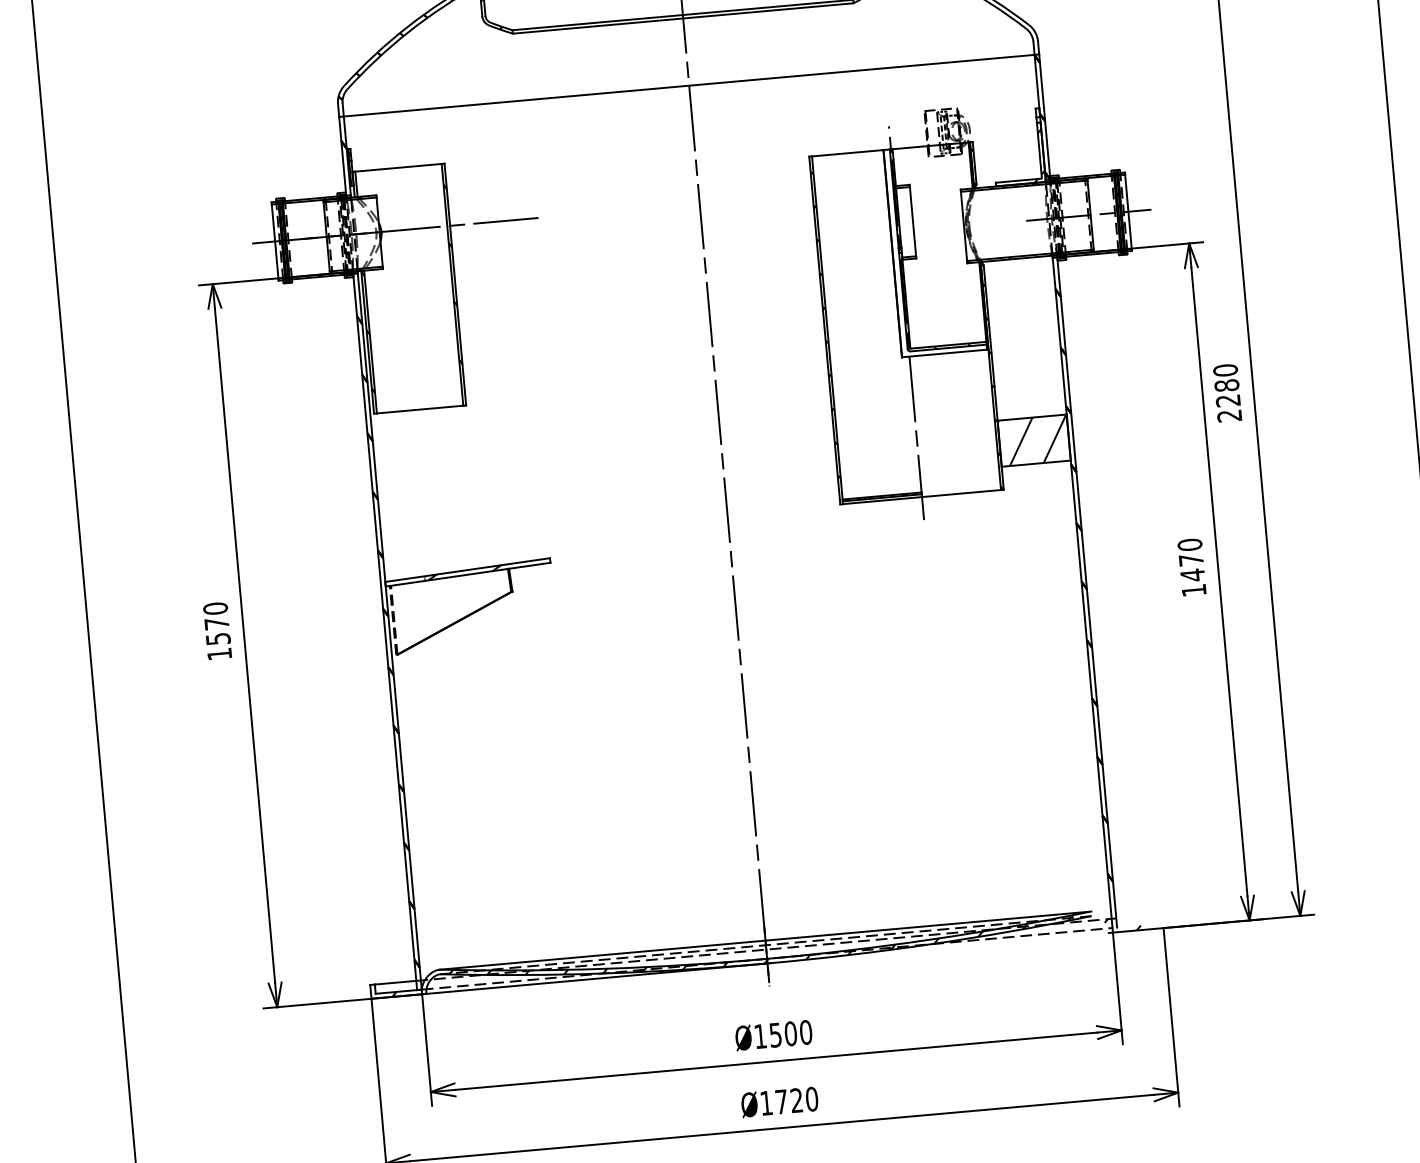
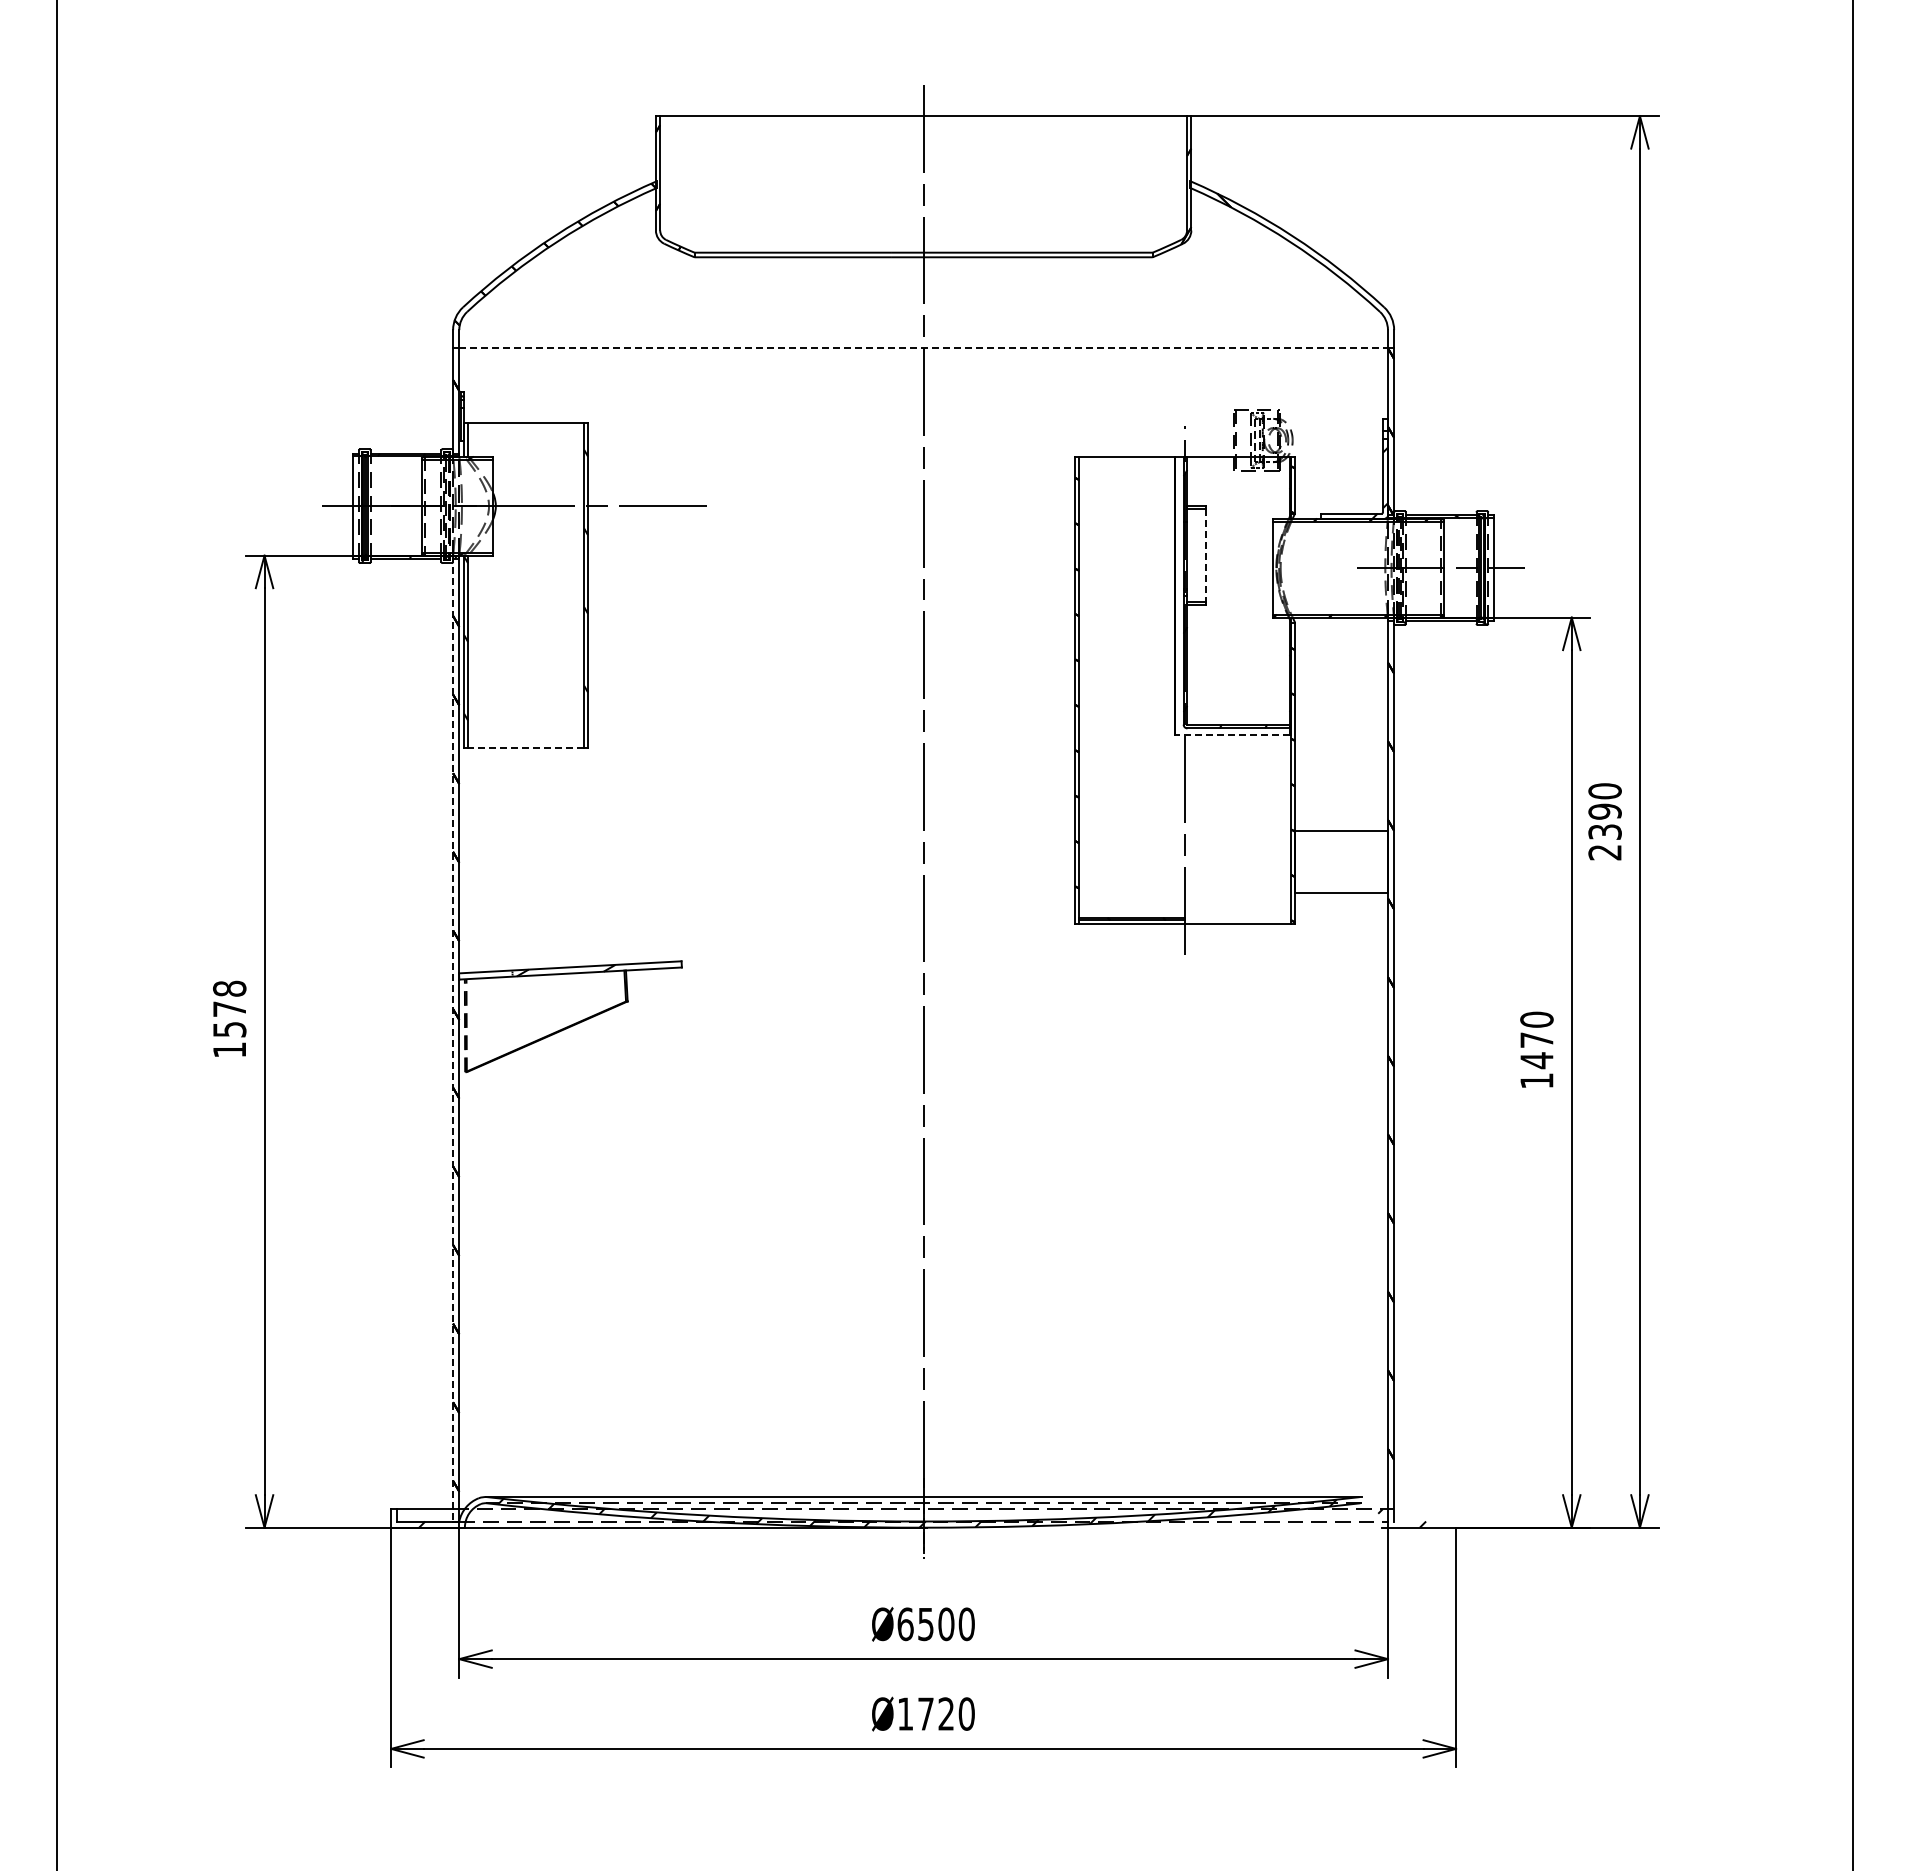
line: (689, 85) -> (924, 347), solid -> dashed
line: (912, 222) -> (1205, 556), solid -> dashed
line: (943, 353) -> (1231, 735), solid -> dashed
text: (1227, 392) -> (1604, 821), 2280 -> 2390
line: (419, 409) -> (525, 747), solid -> dashed
hatch: (1034, 440) -> (1341, 862), removed
text: (215, 608) -> (229, 988), 1570 -> 1578
line: (385, 630) -> (453, 1038), solid -> dashed
text: (760, 1036) -> (905, 1624), Ø1500 -> Ø6500

